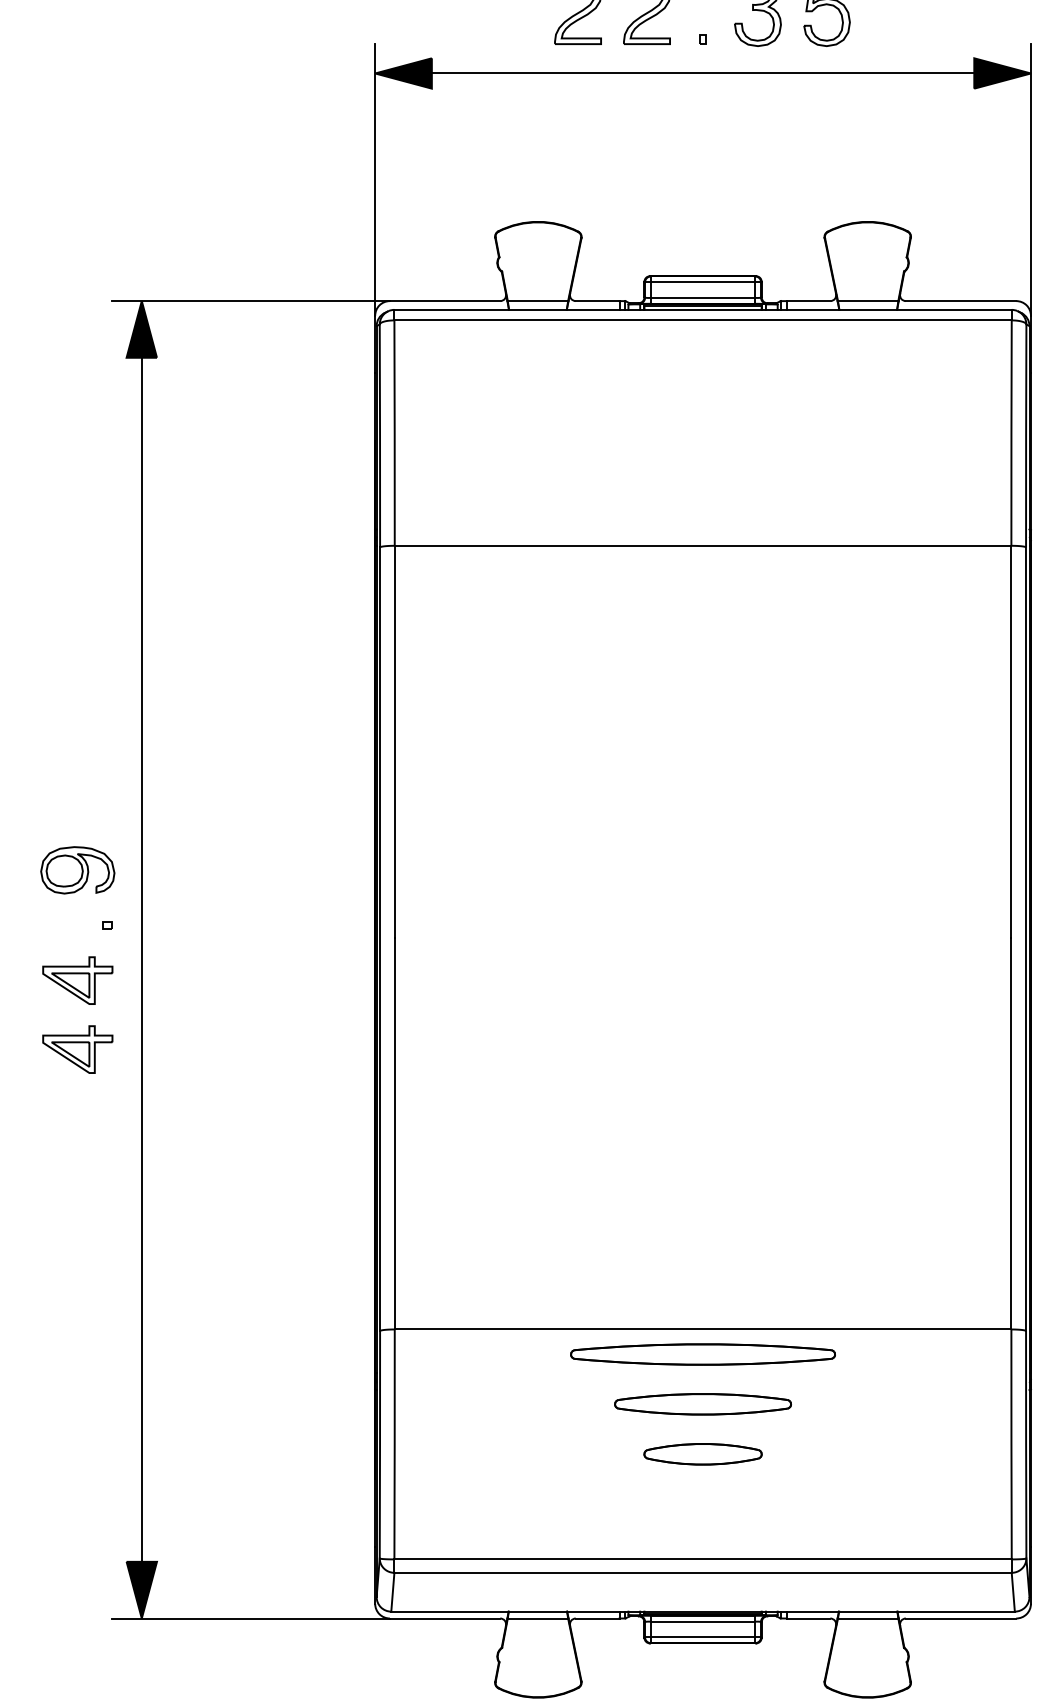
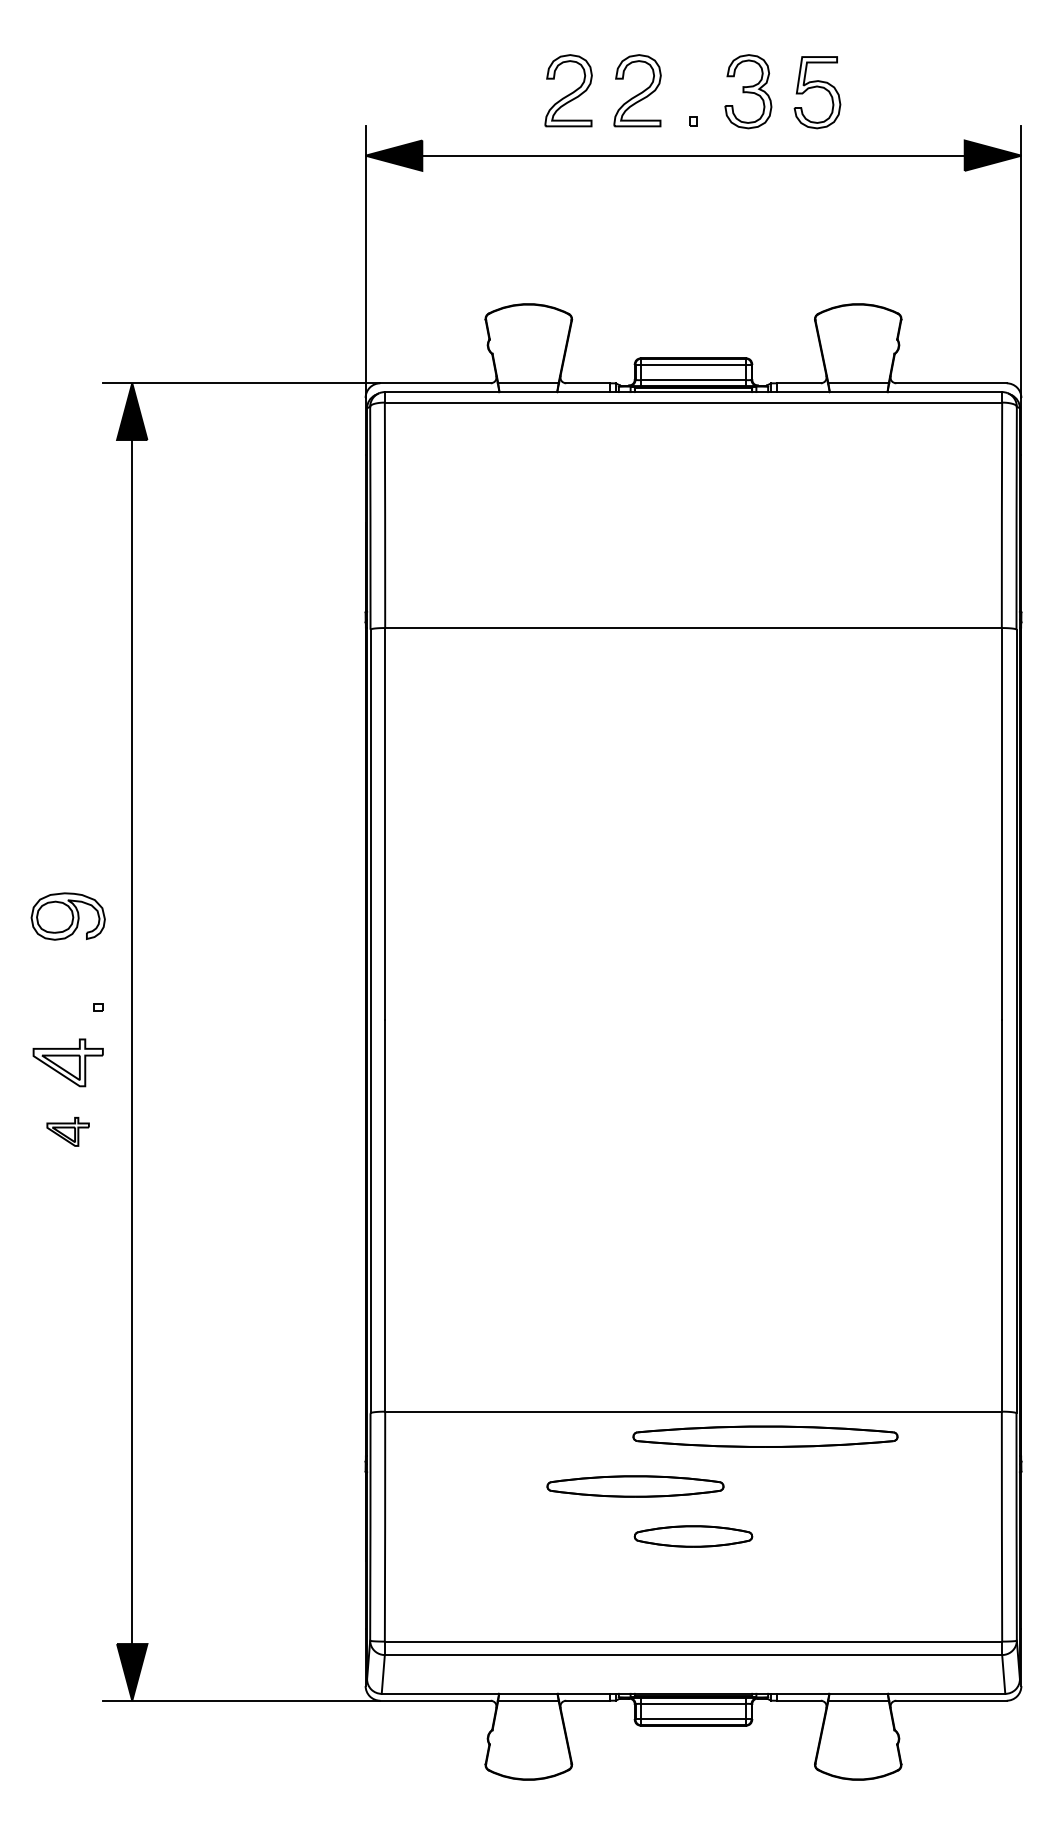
part: (77, 870) -> (67, 916), moved
part: (77, 1049) -> (67, 1131), size x0.6
part: (703, 1354) -> (765, 1436), moved
part: (703, 1404) -> (635, 1486), moved

